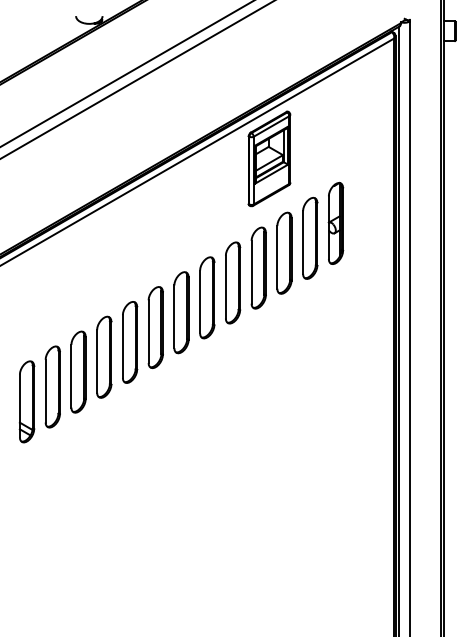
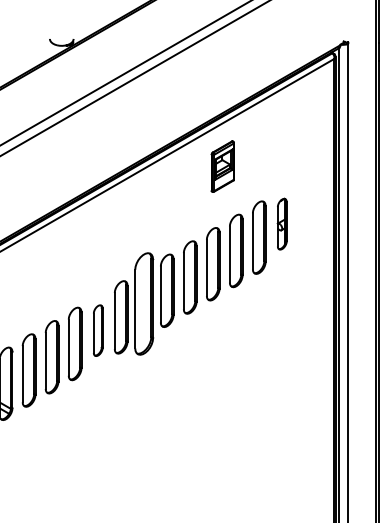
part: (269, 158) -> (222, 166), size x0.6
part: (335, 222) -> (281, 223), size x0.7
part: (181, 312) -> (144, 303), size x1.4
part: (130, 342) -> (98, 330), size x0.7

